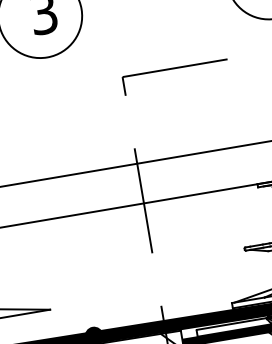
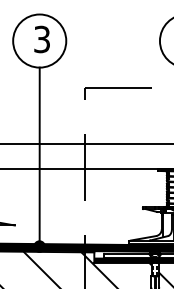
line: (69, 192) -> (39, 154), added

